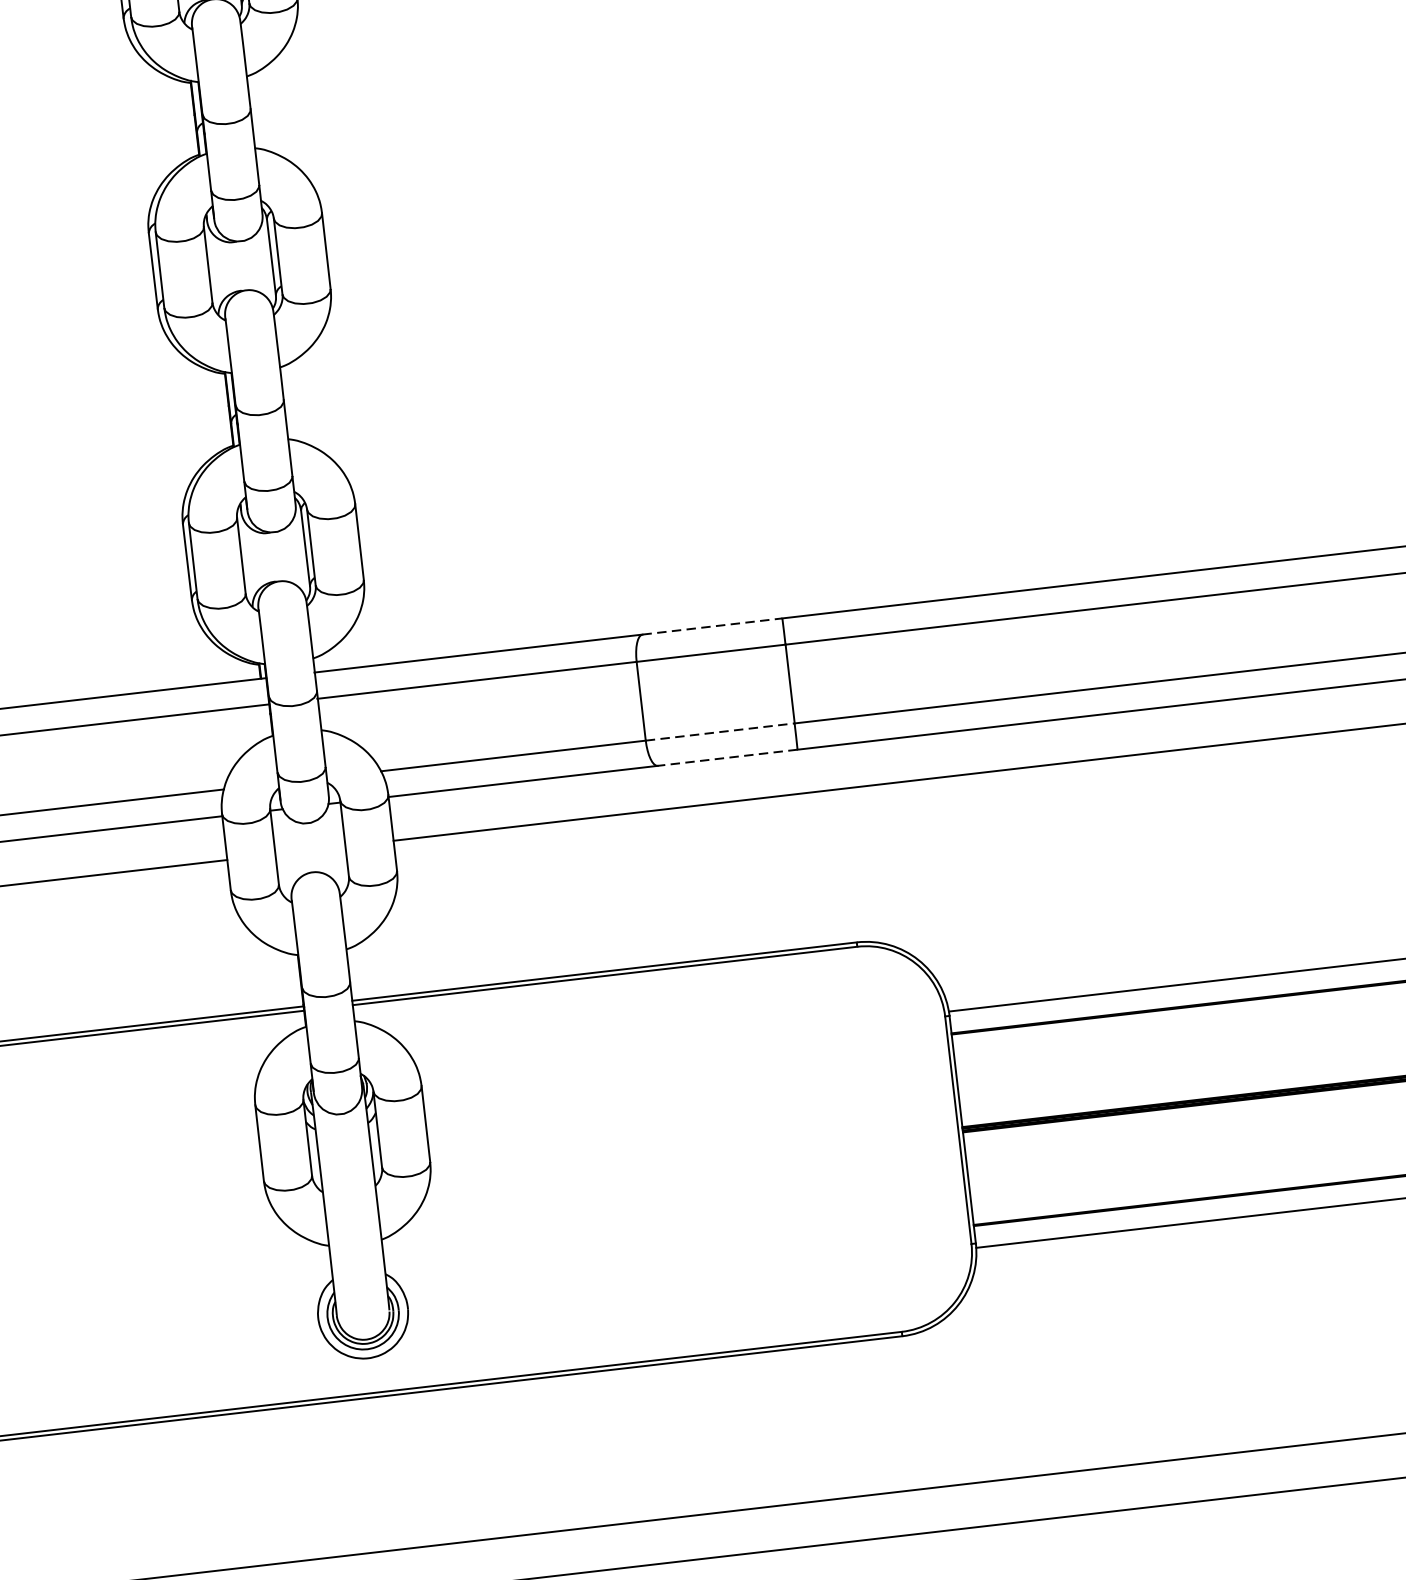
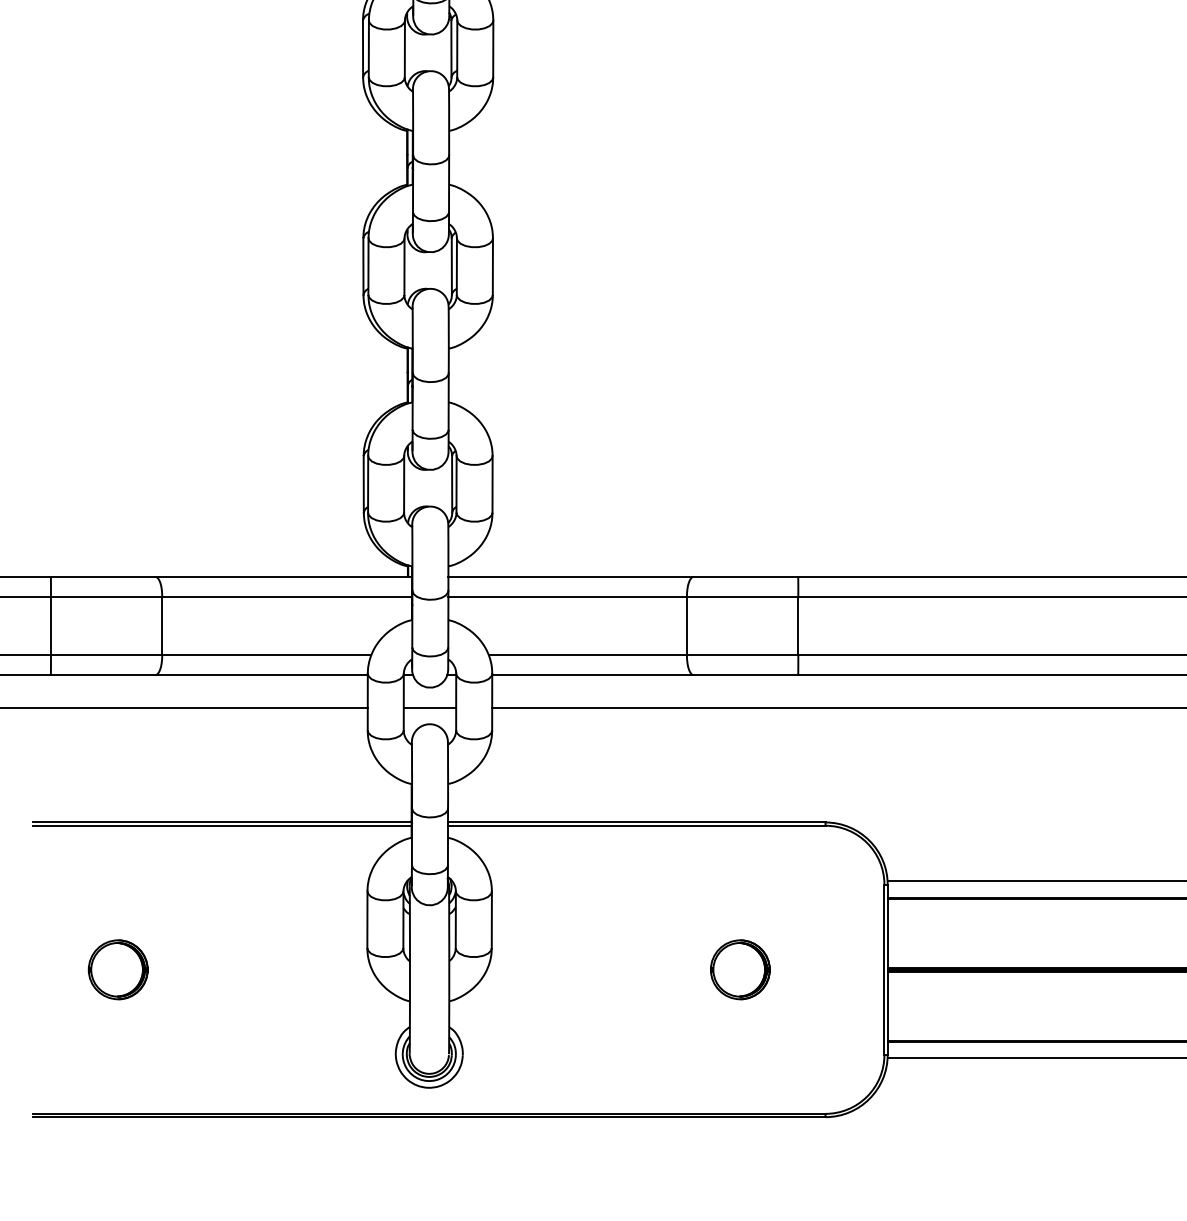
line: (713, 625) -> (746, 576), dashed -> solid
line: (720, 732) -> (742, 655), dashed -> solid
line: (727, 758) -> (745, 675), dashed -> solid
line: (309, 849) -> (429, 707), added
part: (765, 1152) -> (740, 969), added

